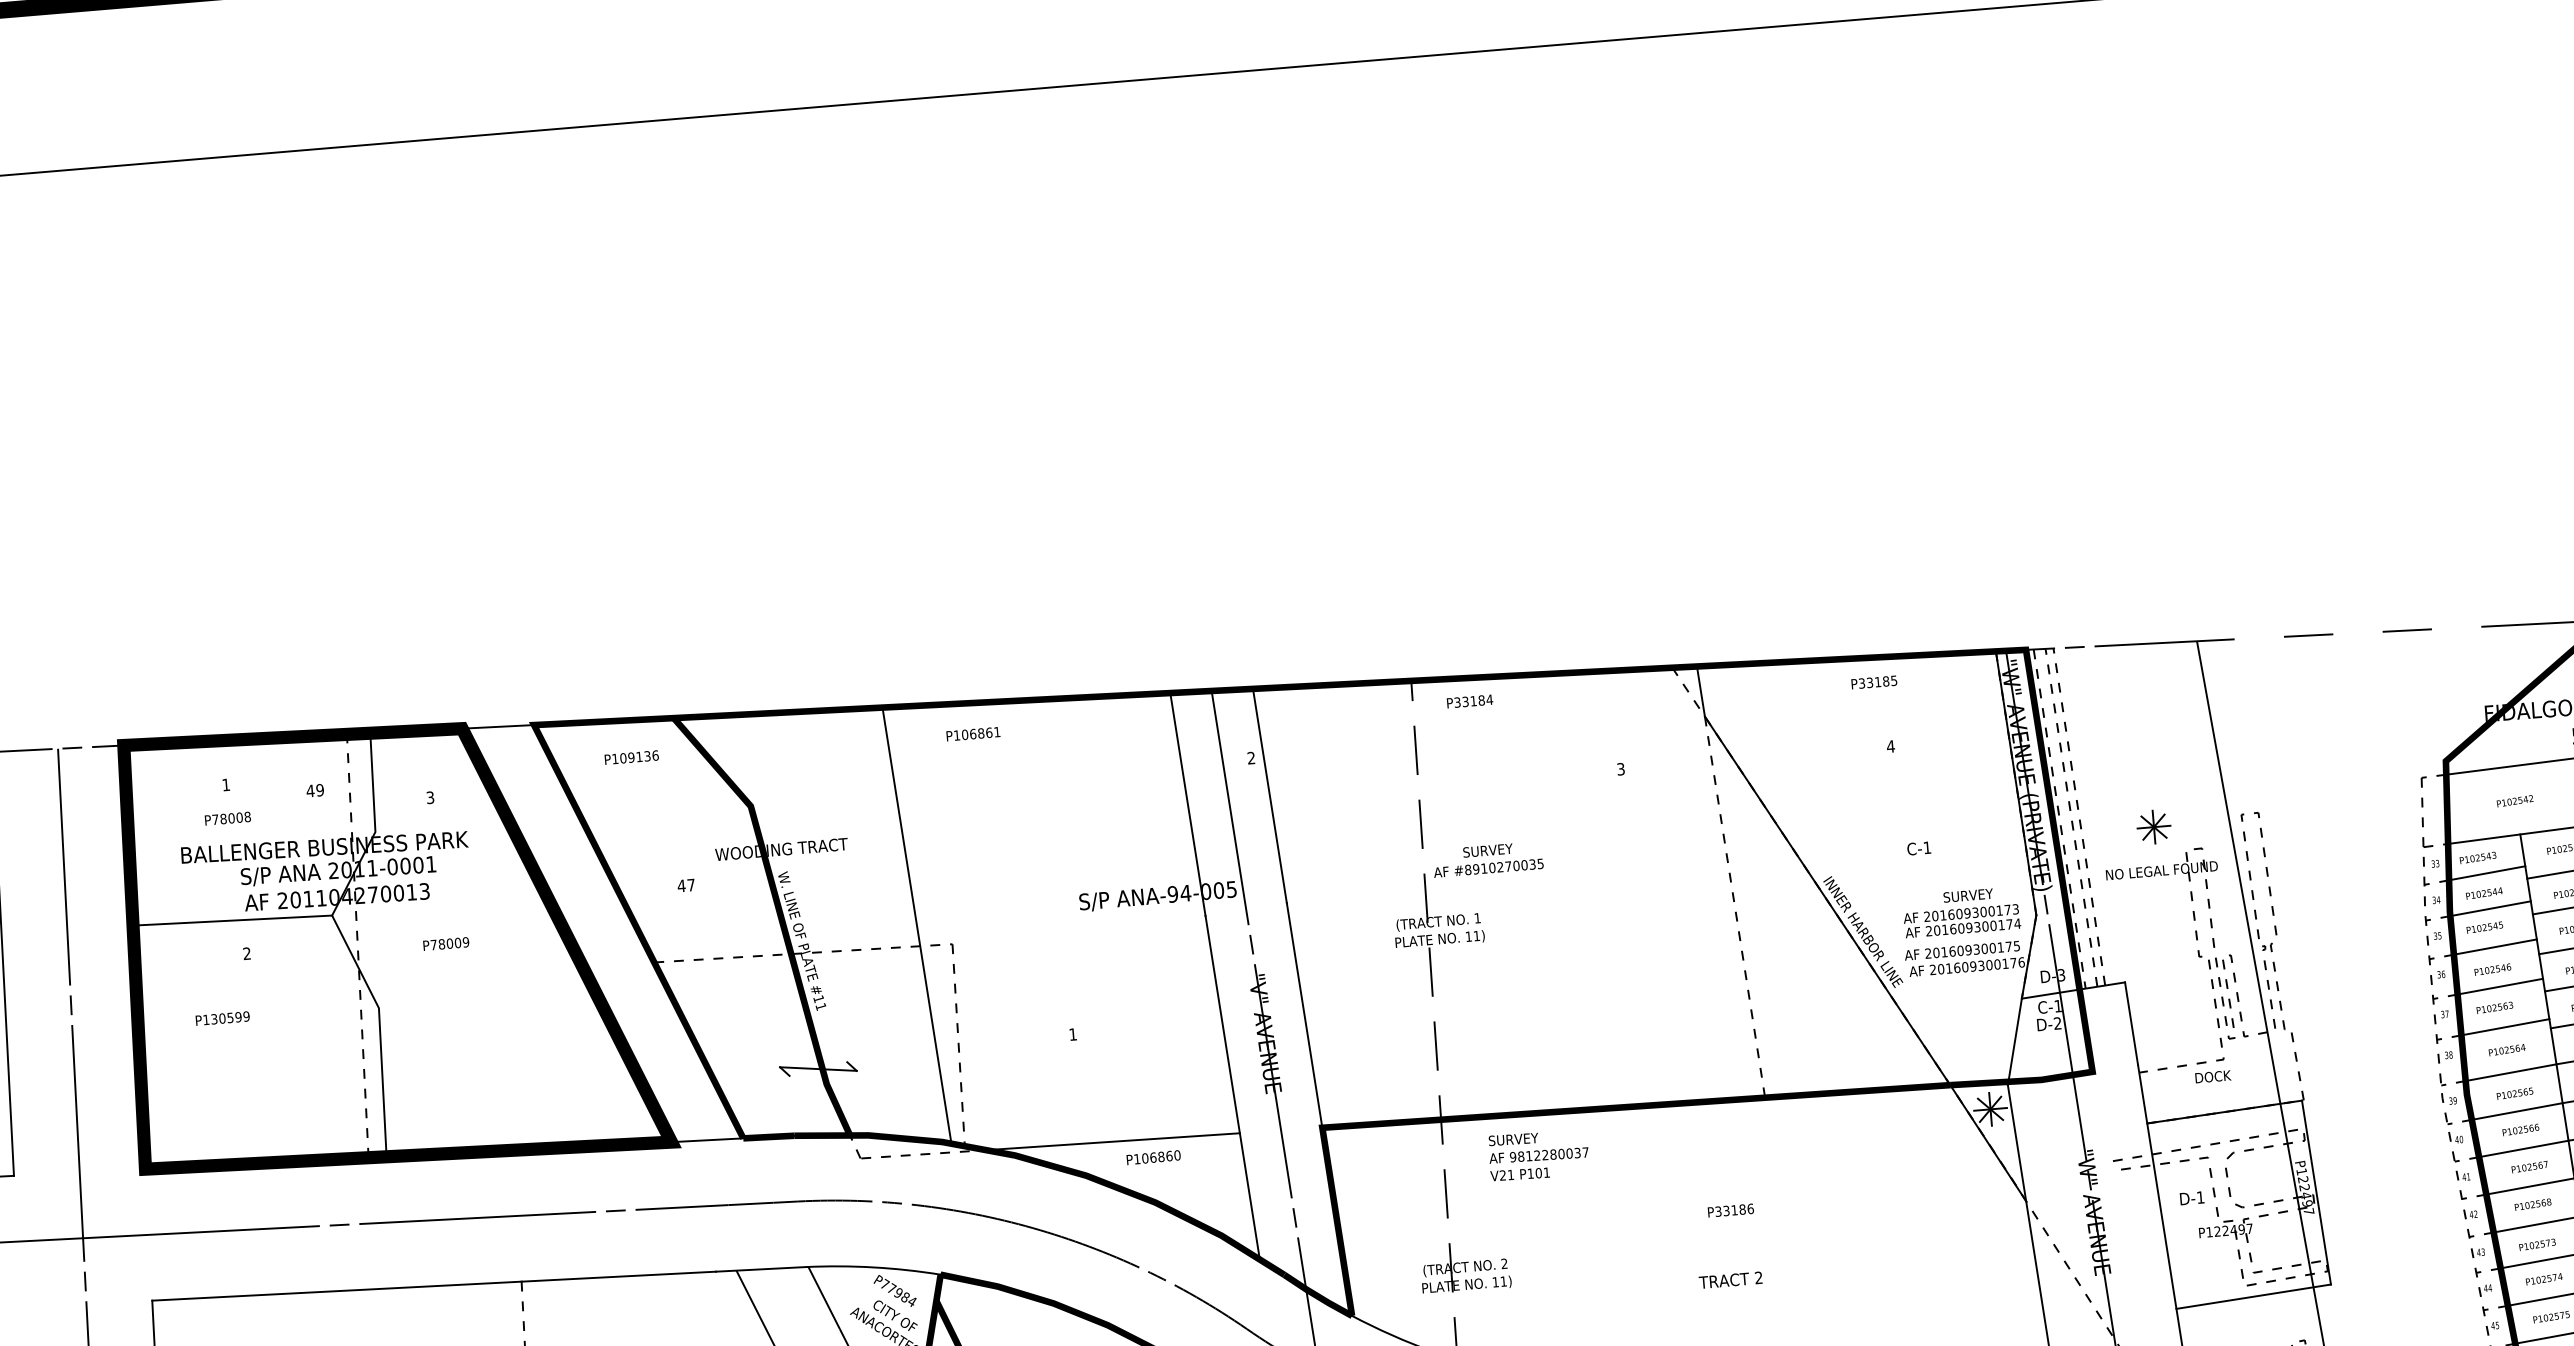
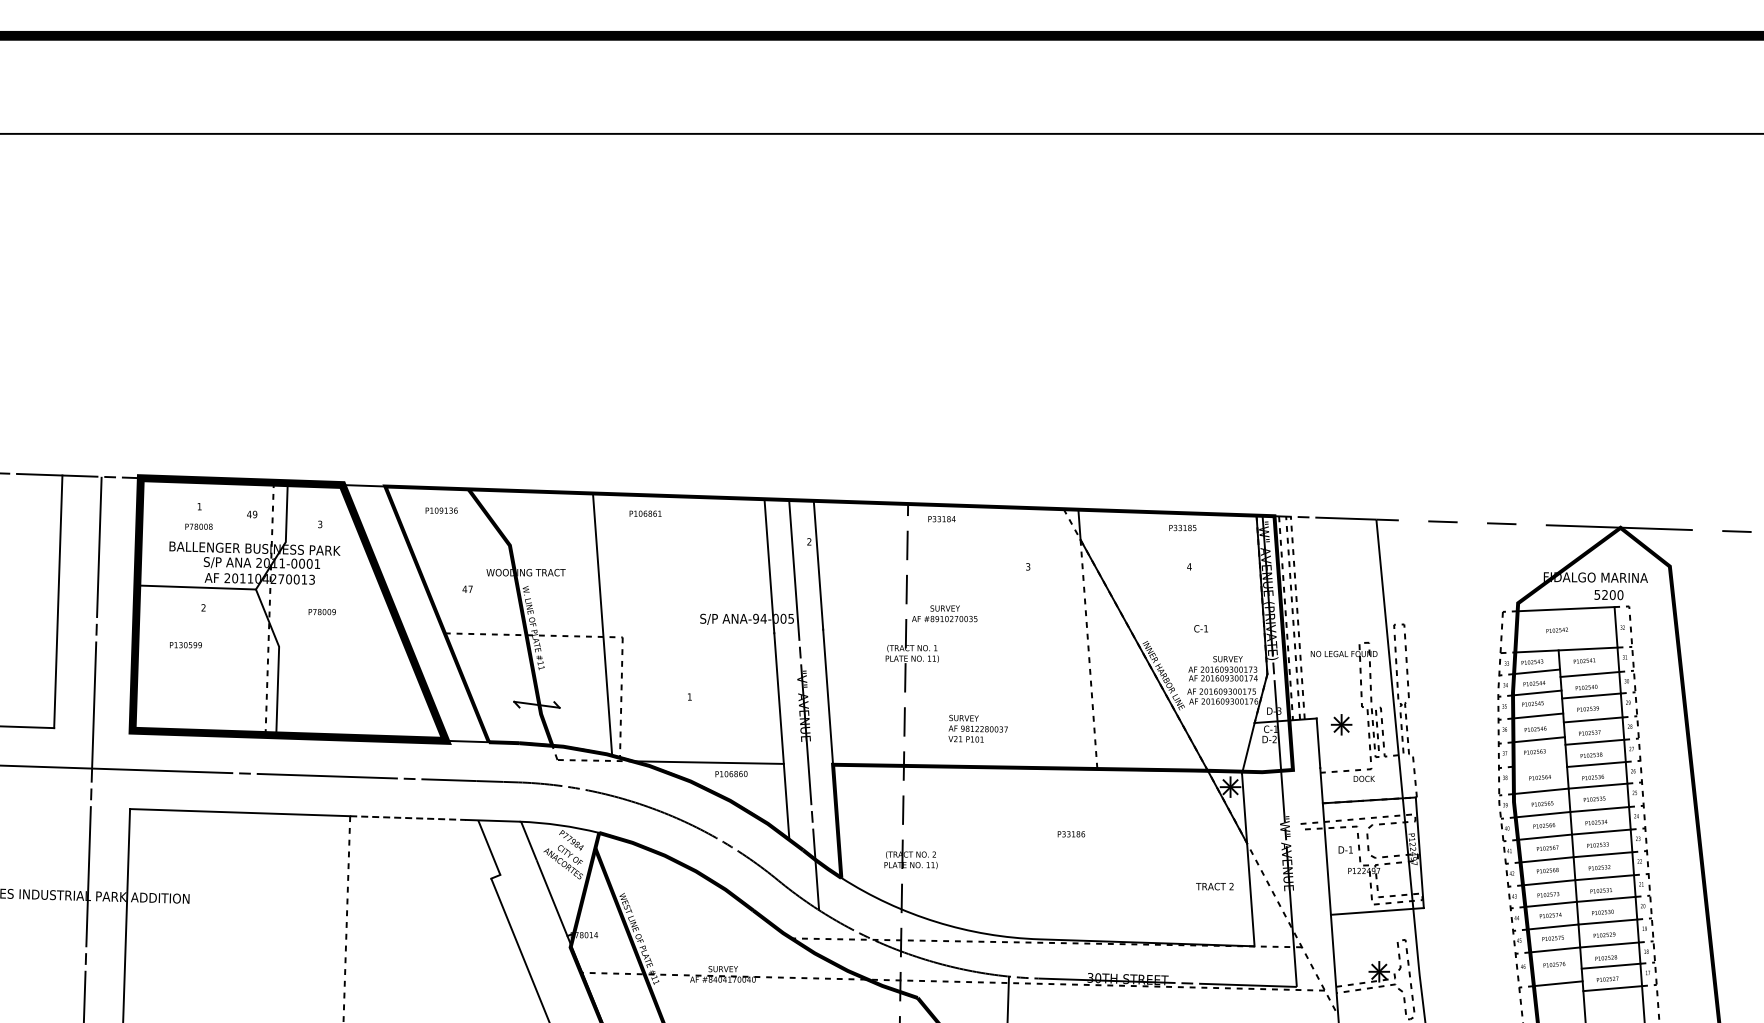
part: (2153, 826) -> (1341, 724), moved
line: (2504, 1026) -> (1539, 763), removed
text: (1537, 1154) -> (977, 728), moved
line: (619, 1277) -> (408, 818), solid -> dashed
text: (1730, 1280) -> (1214, 886), moved

